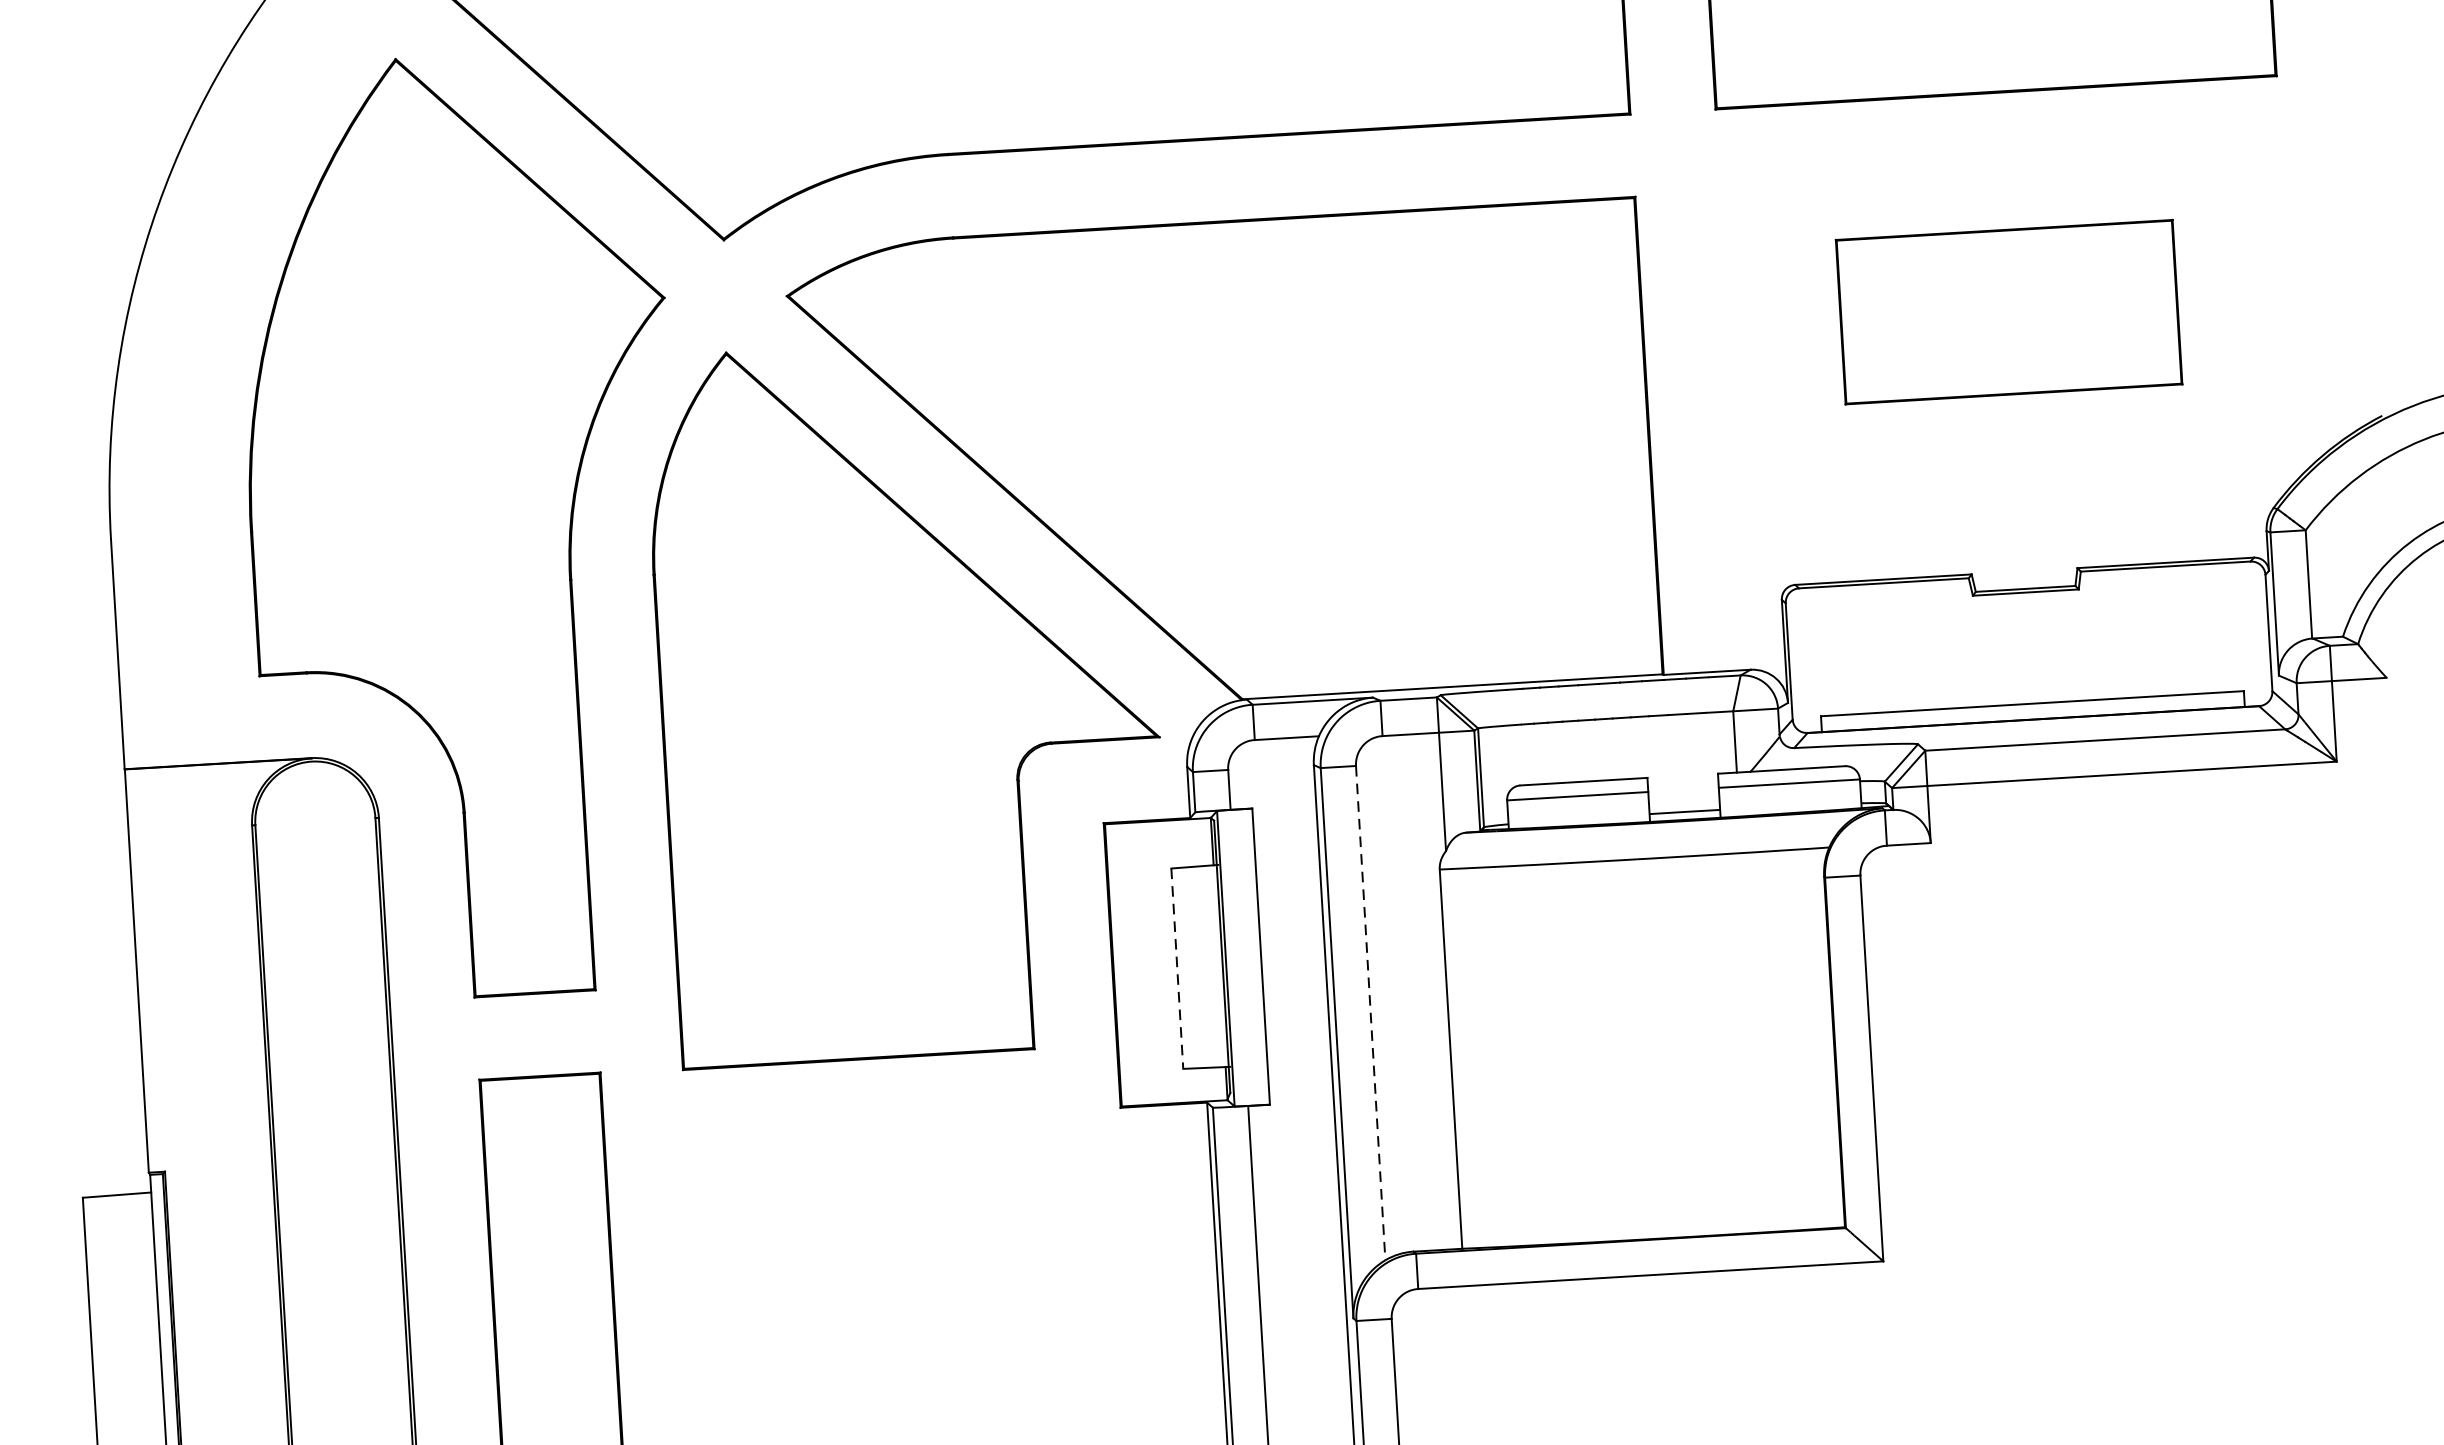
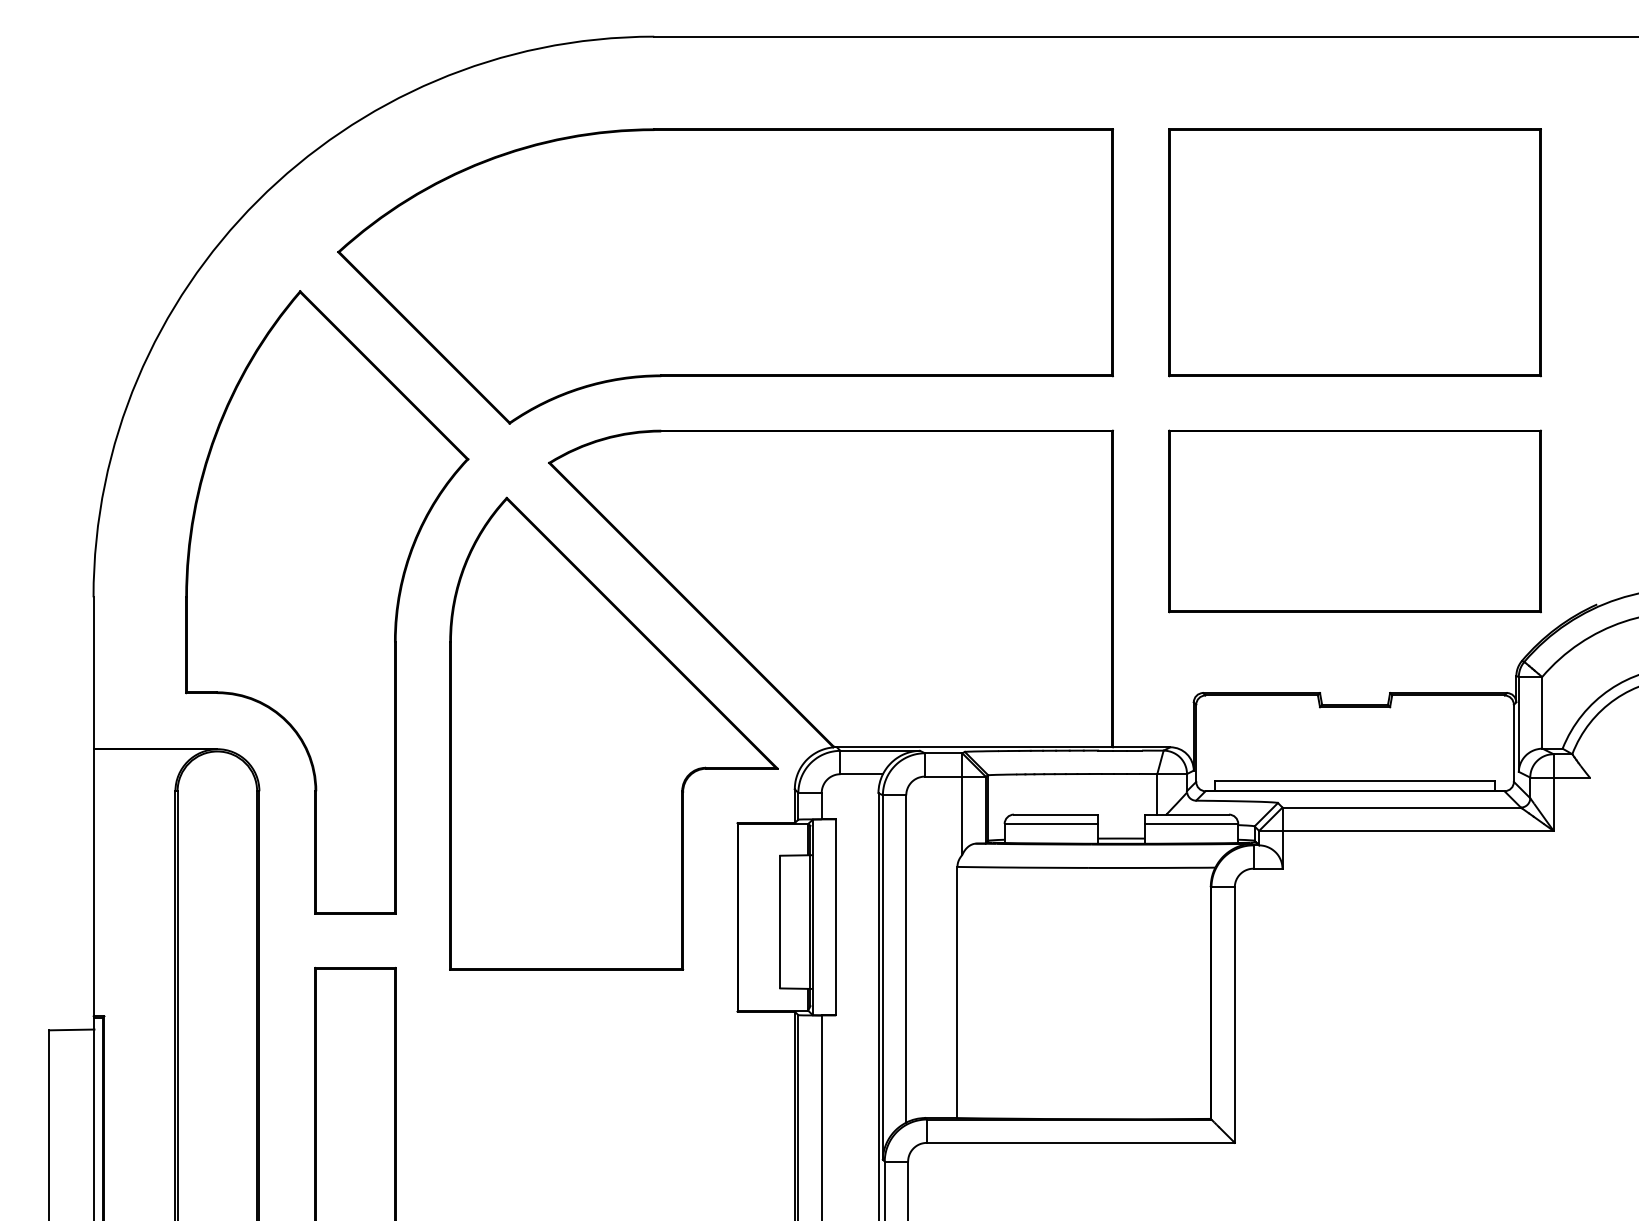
part: (2008, 312) -> (1354, 521), size x1.67
line: (1177, 969) -> (780, 922), dashed -> solid
line: (1371, 1012) -> (906, 958), dashed -> solid

